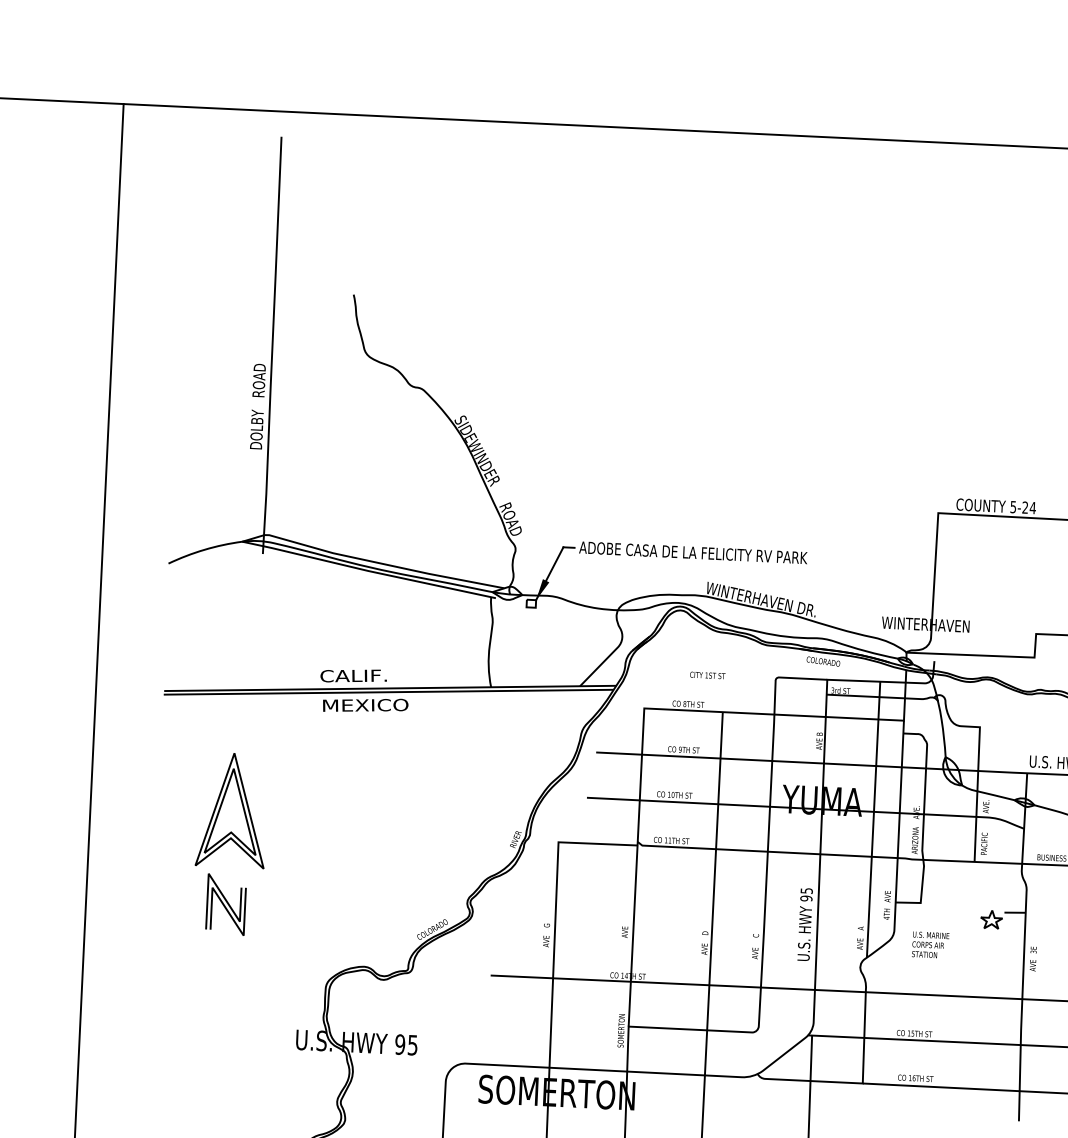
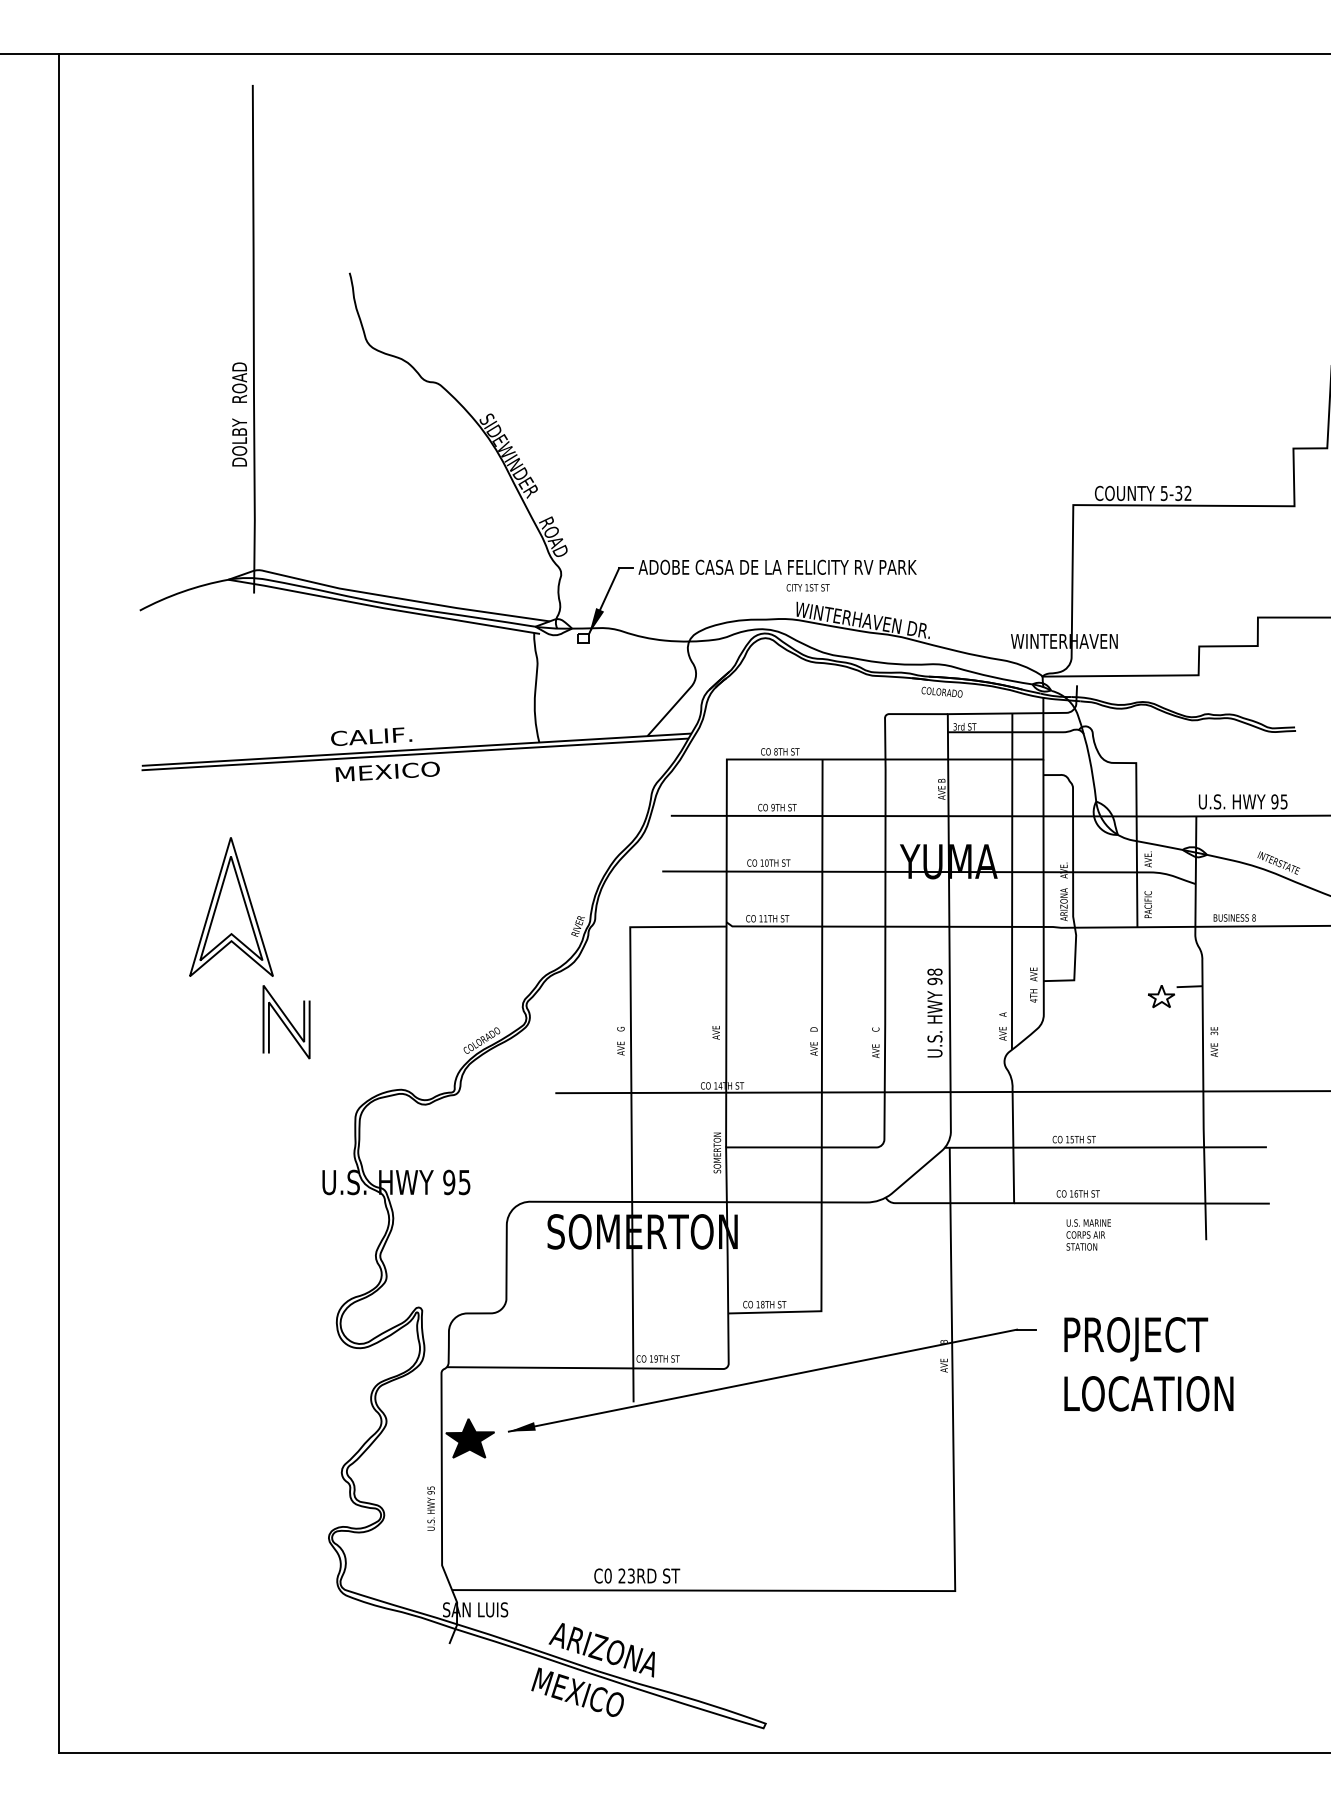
text: (1029, 507) -> (1183, 493), 5-24 -> 5-32
text: (707, 675) -> (807, 587), moved
text: (806, 890) -> (934, 971), 95 -> 98
part: (226, 904) -> (286, 1022), moved
text: (930, 944) -> (1088, 1234), moved

